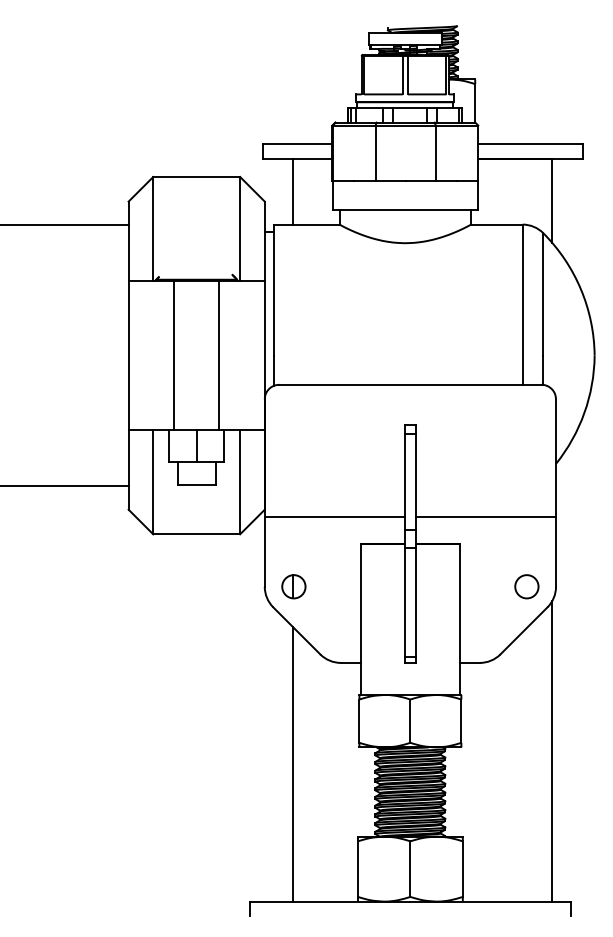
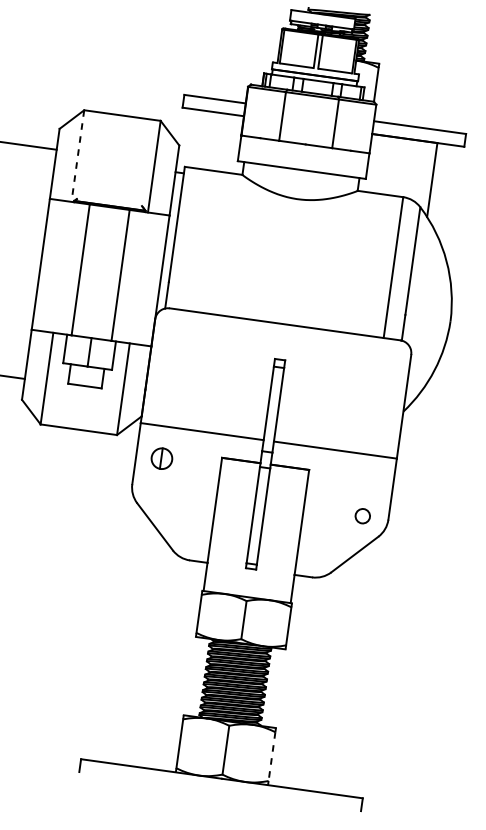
line: (293, 191) -> (205, 140), removed
line: (153, 229) -> (78, 156), solid -> dashed
part: (293, 586) -> (161, 458), moved
circle: (526, 586) -> (362, 515), size x0.7
line: (552, 750) -> (365, 663), removed
line: (293, 764) -> (135, 643), removed
line: (462, 869) -> (271, 756), solid -> dashed

